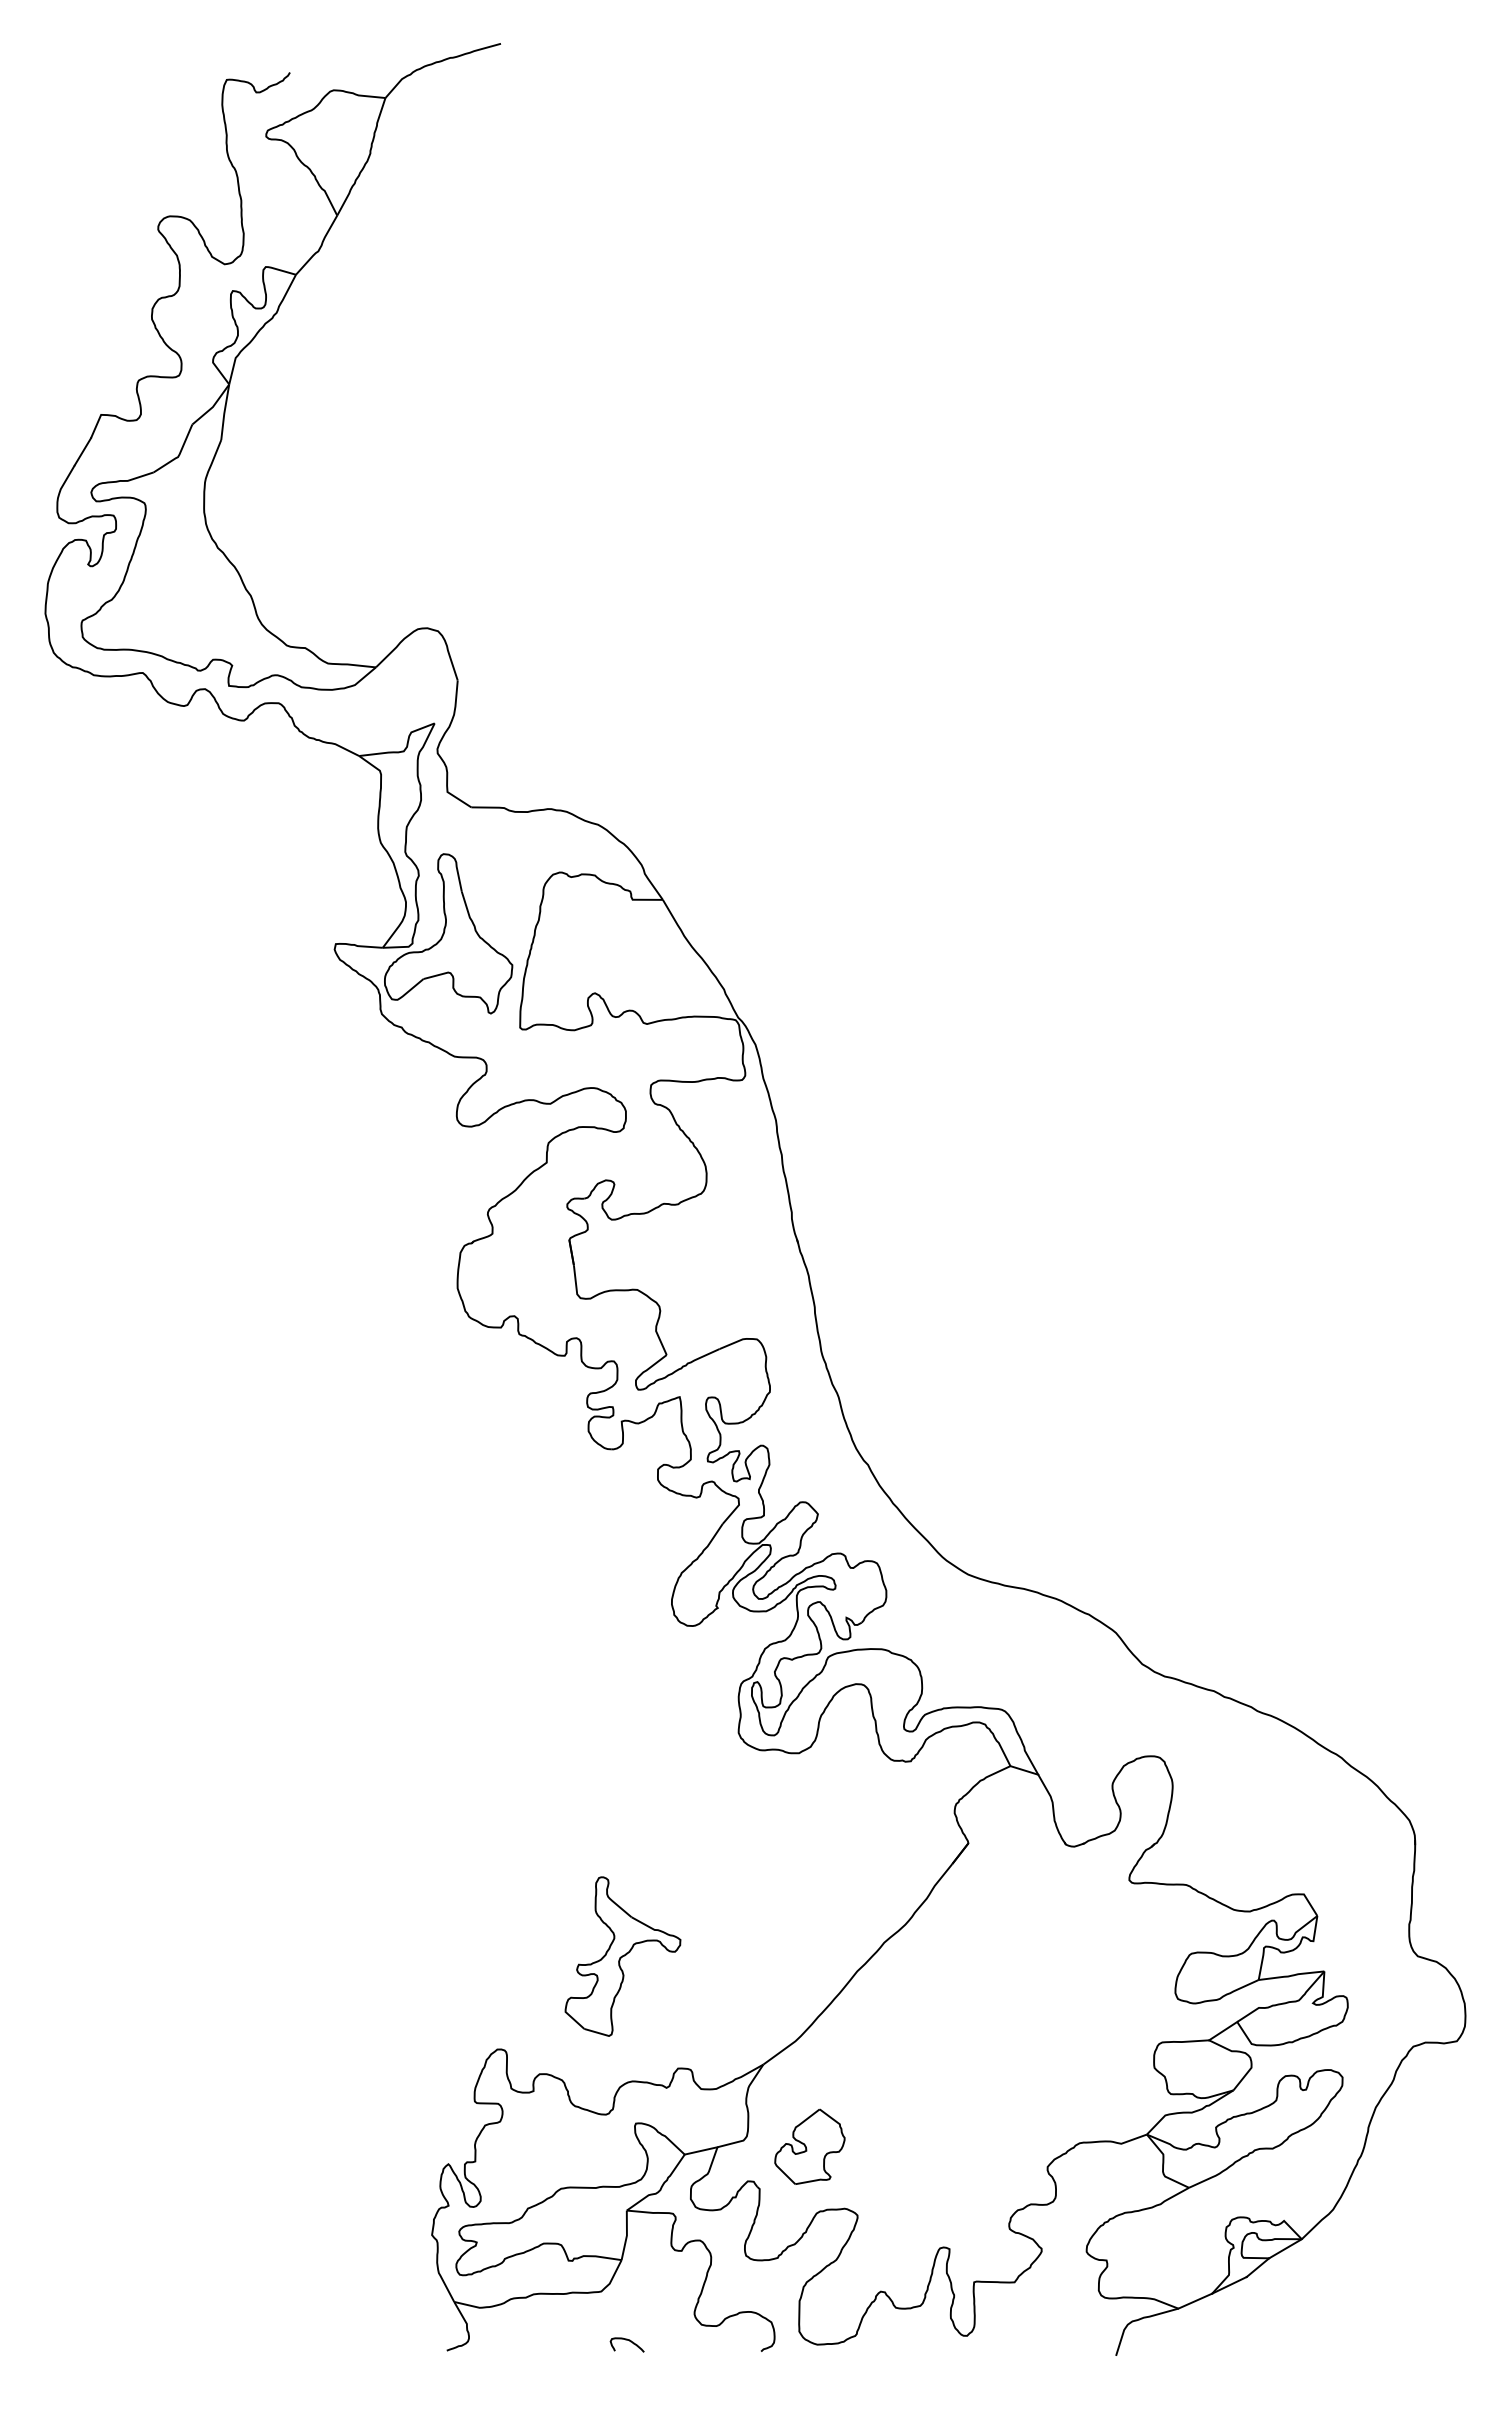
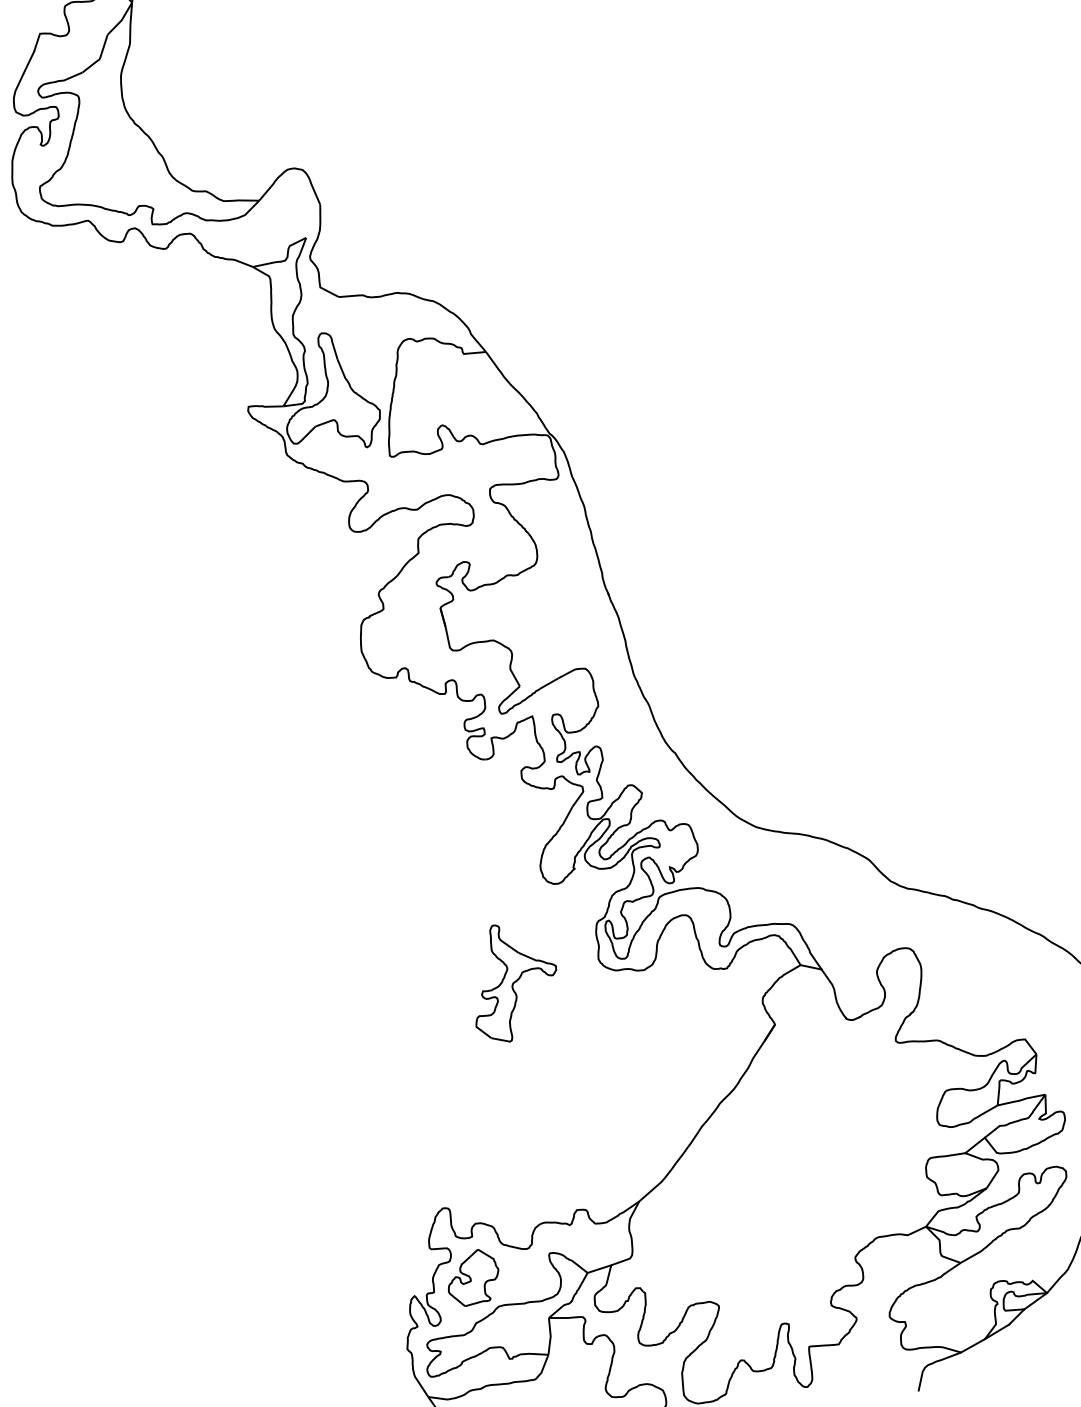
part: (622, 1956) -> (514, 982), moved
part: (809, 2146) -> (472, 1277), moved

